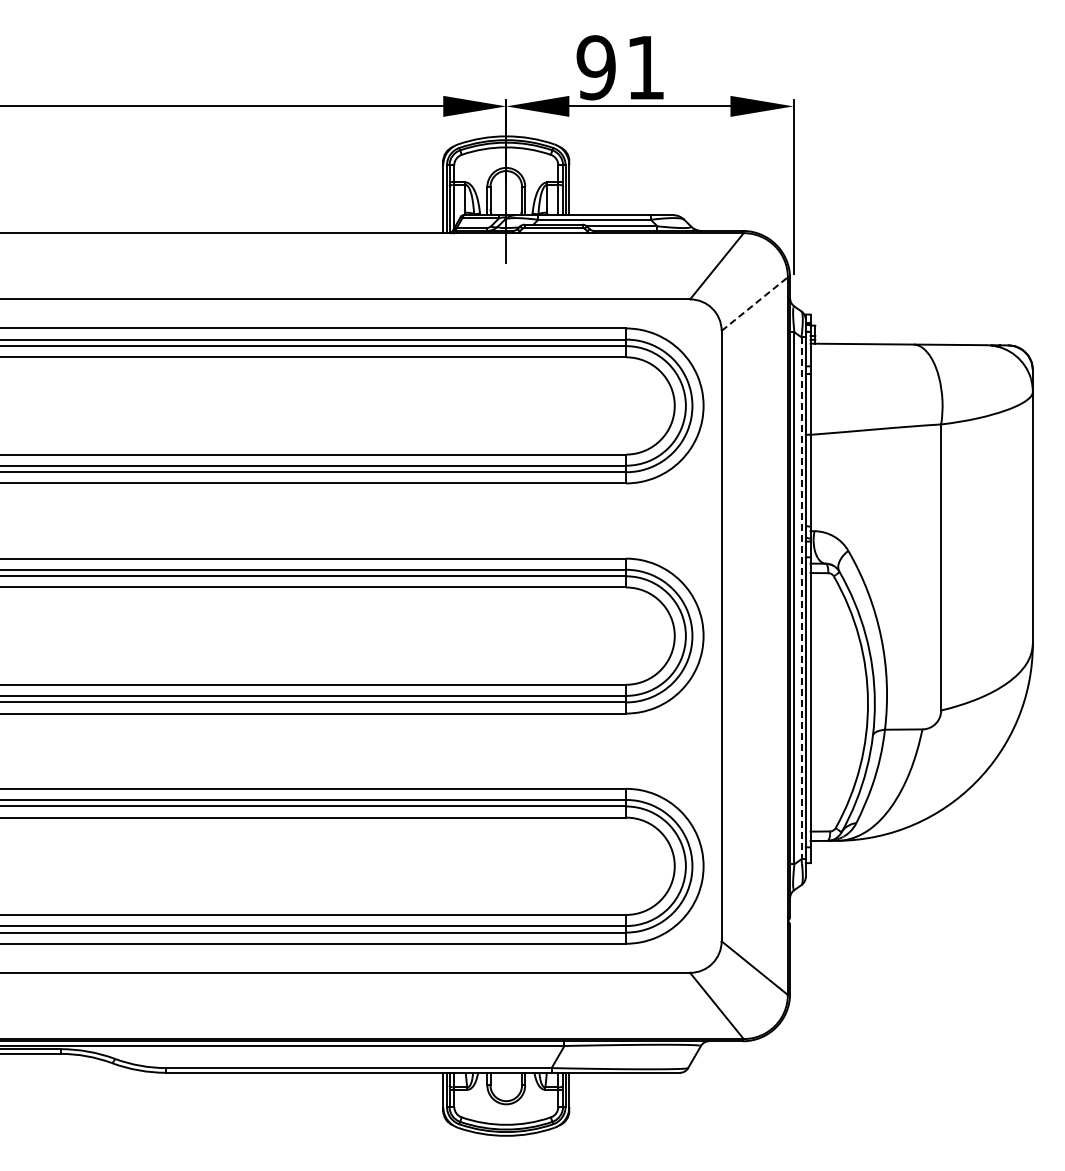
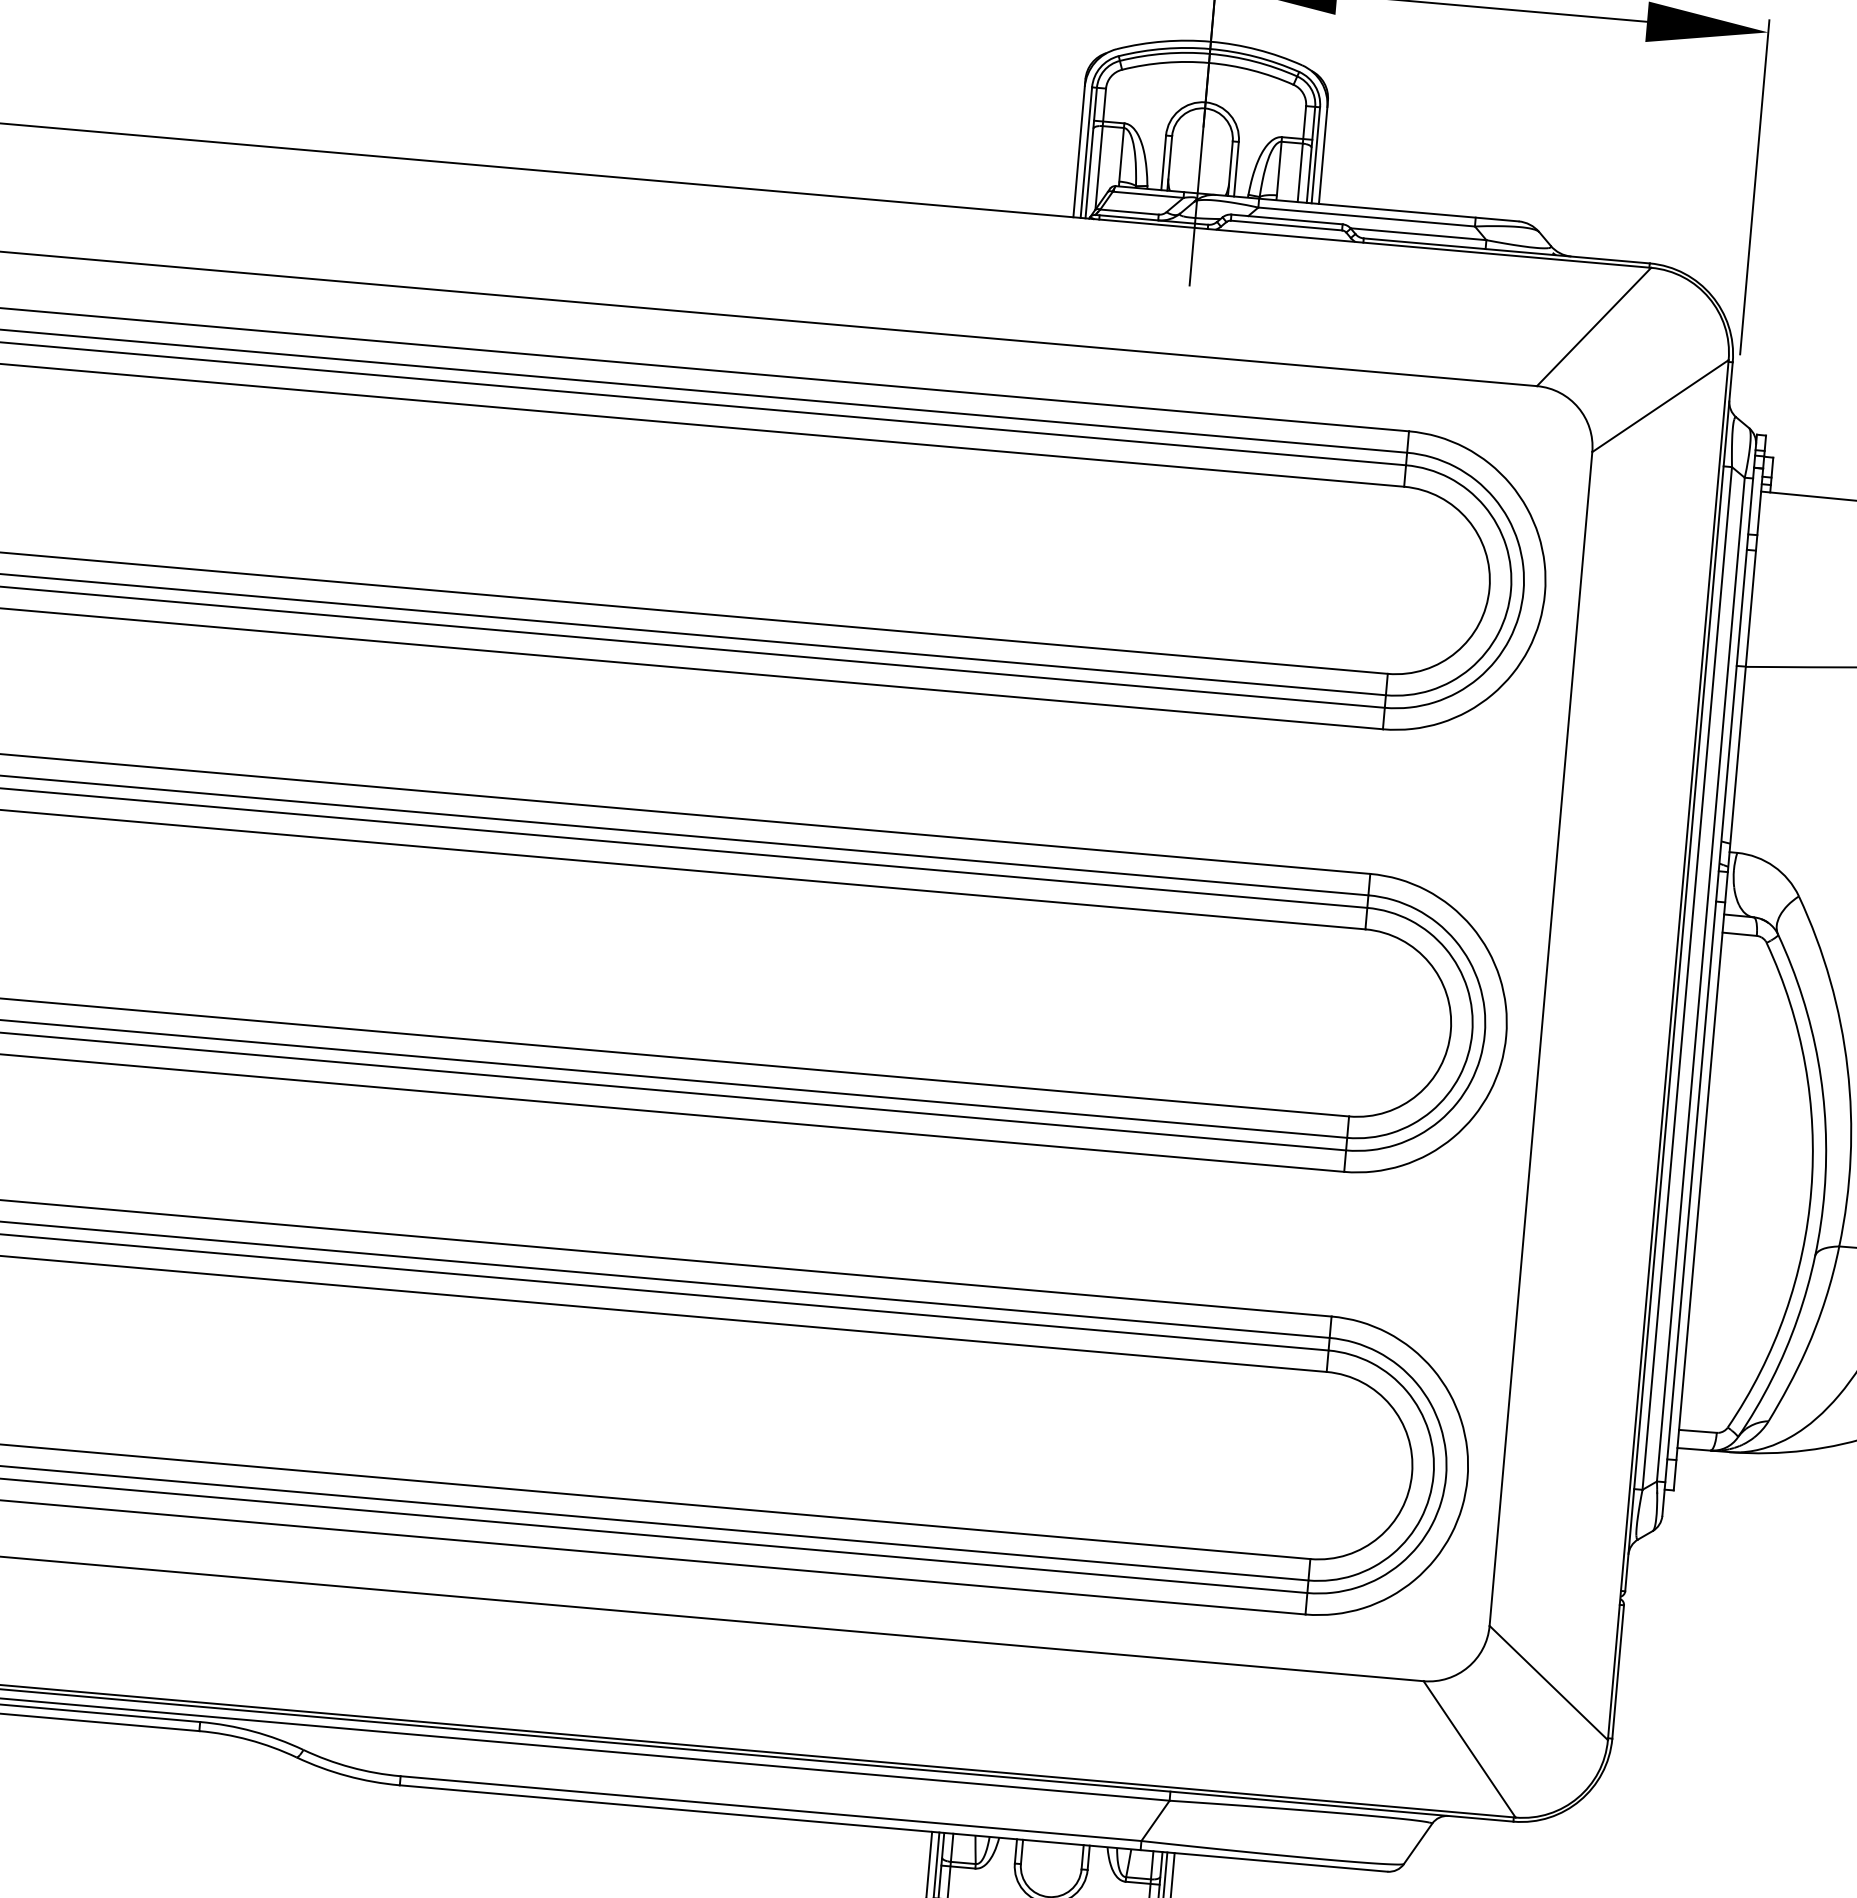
line: (754, 304) -> (1659, 406), dashed -> solid
line: (801, 598) -> (1700, 980), dashed -> solid

